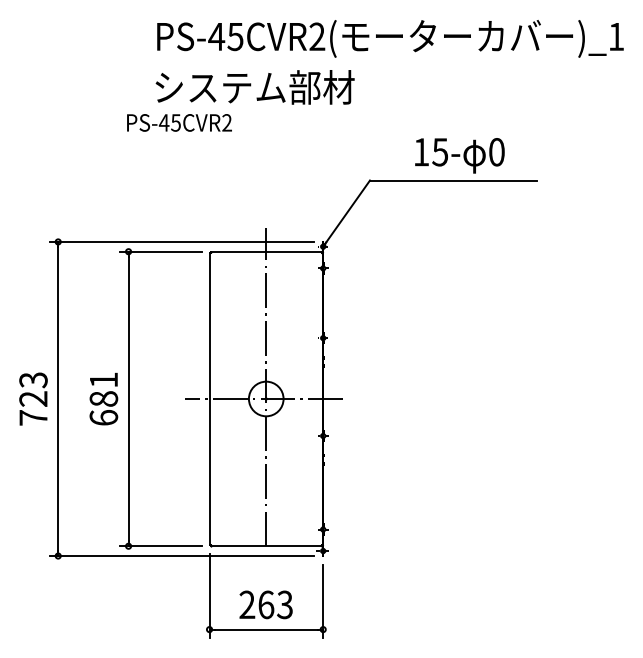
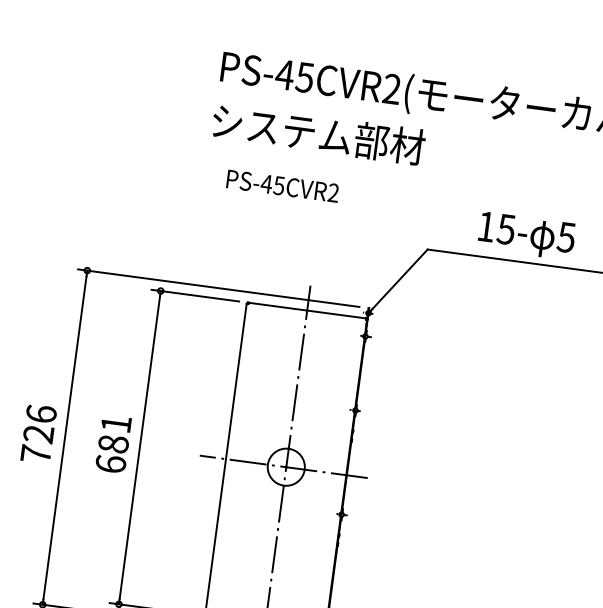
text: (179, 122) -> (282, 185), moved
text: (496, 152) -> (566, 237), 0 -> 5
text: (33, 380) -> (41, 414), 723 -> 726

